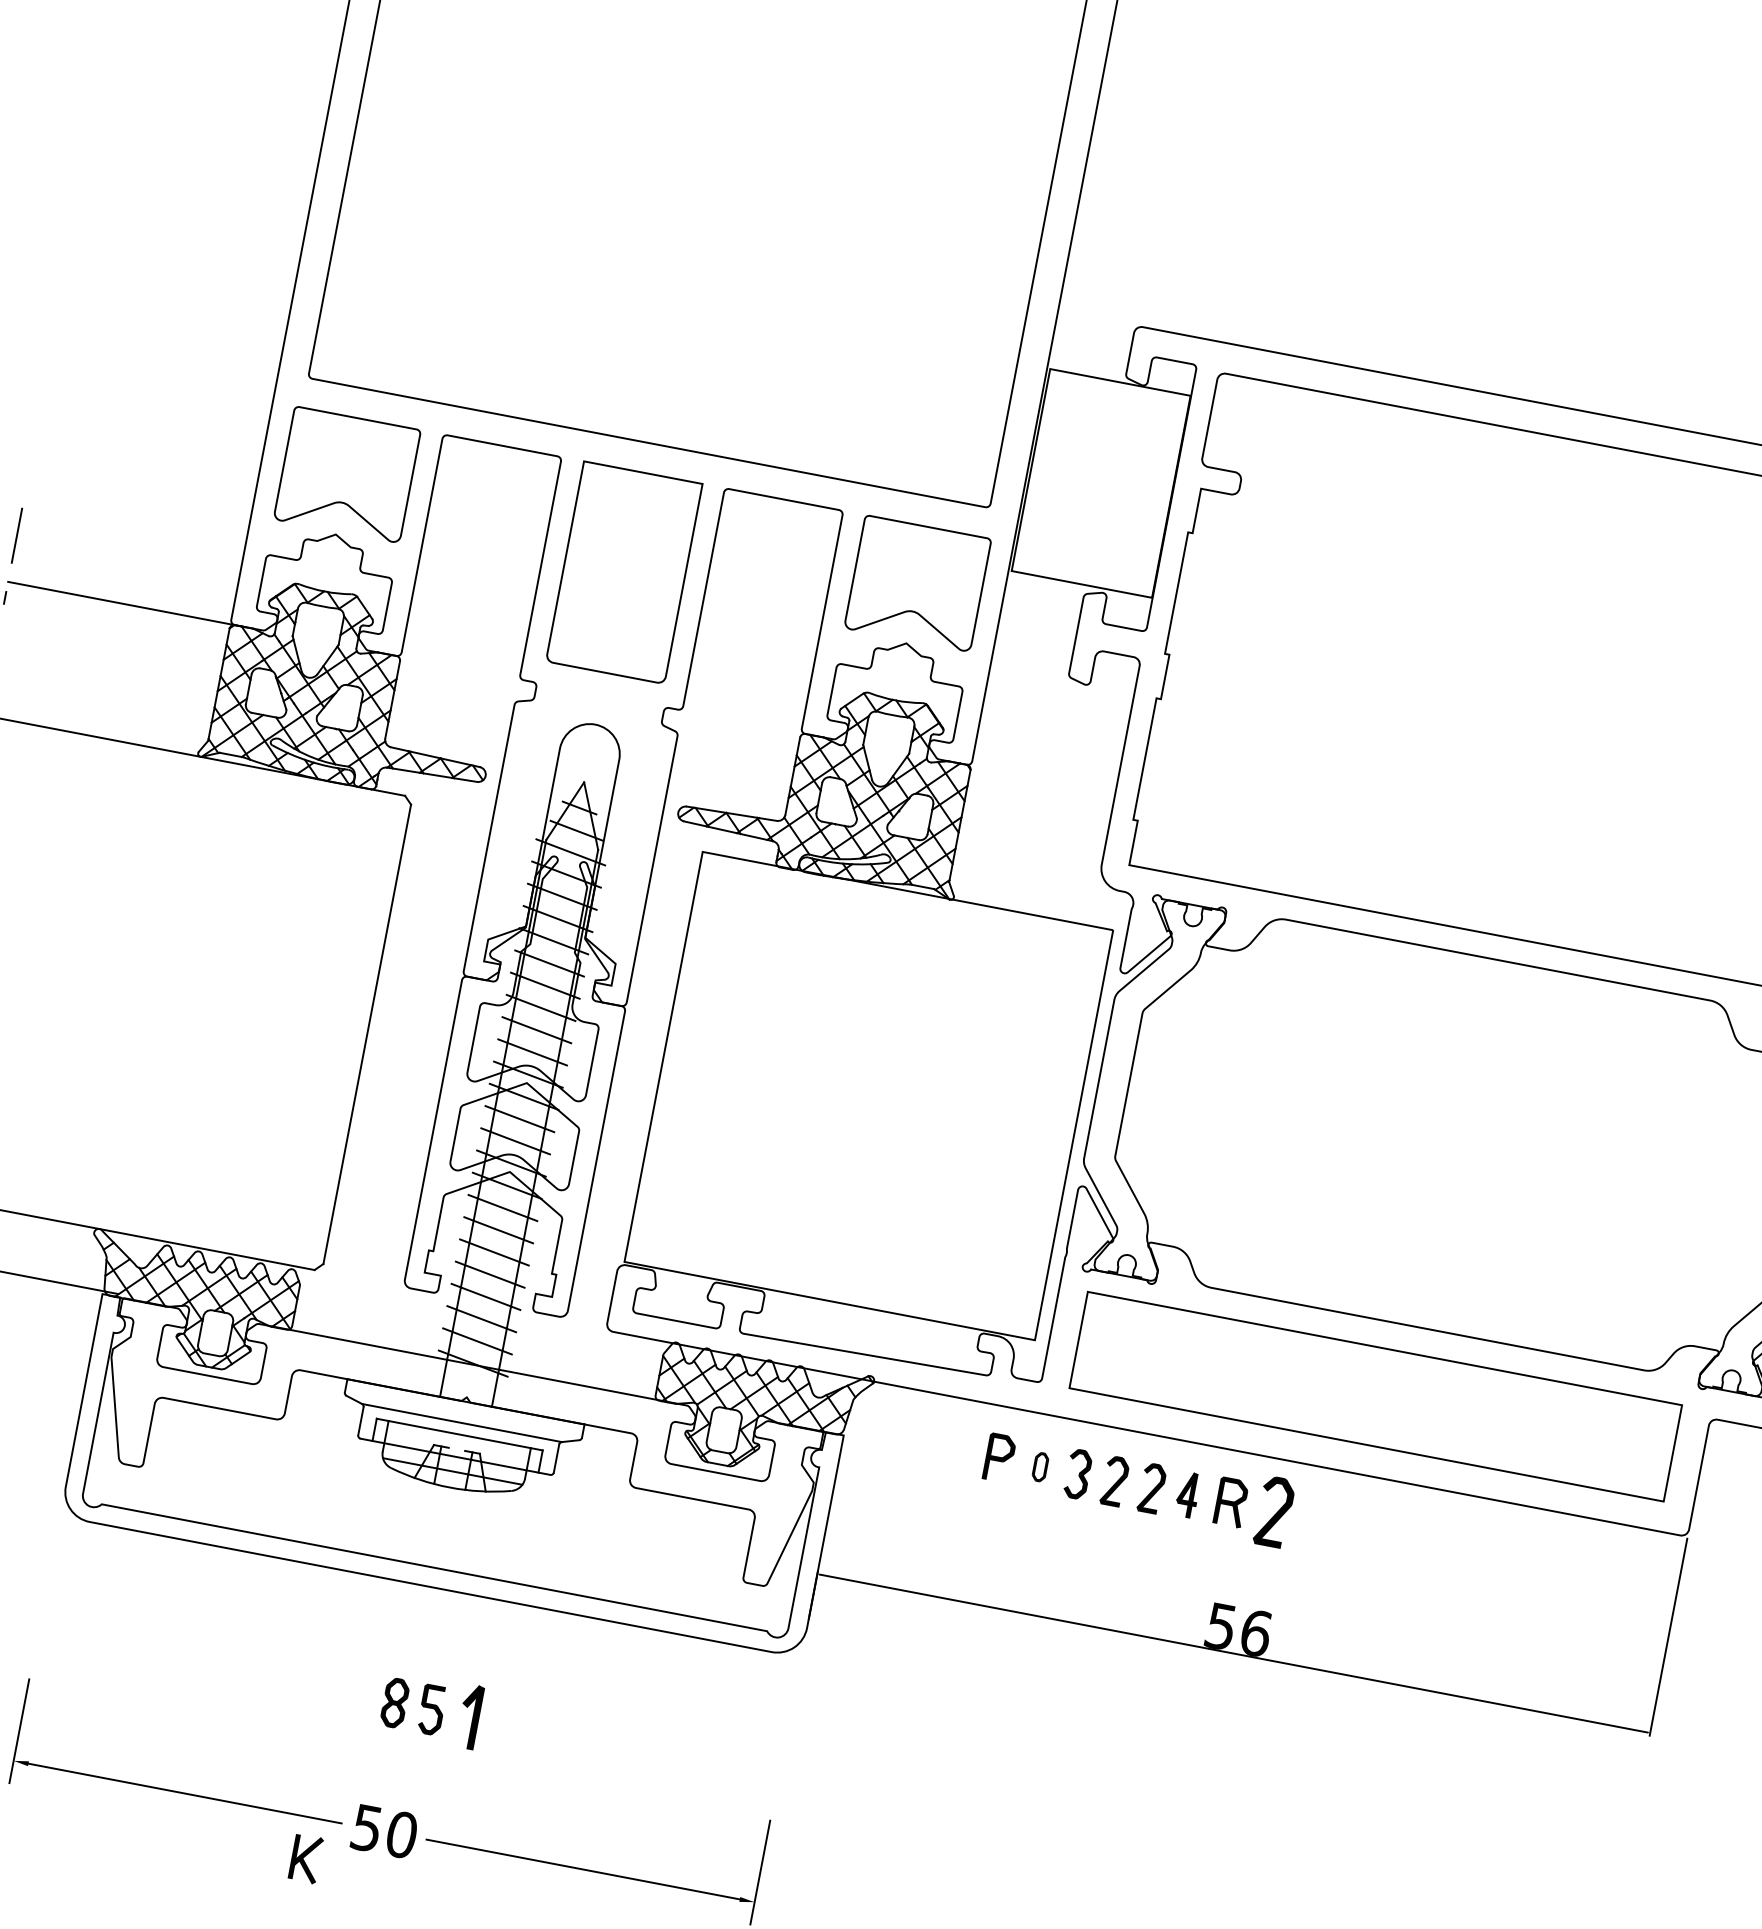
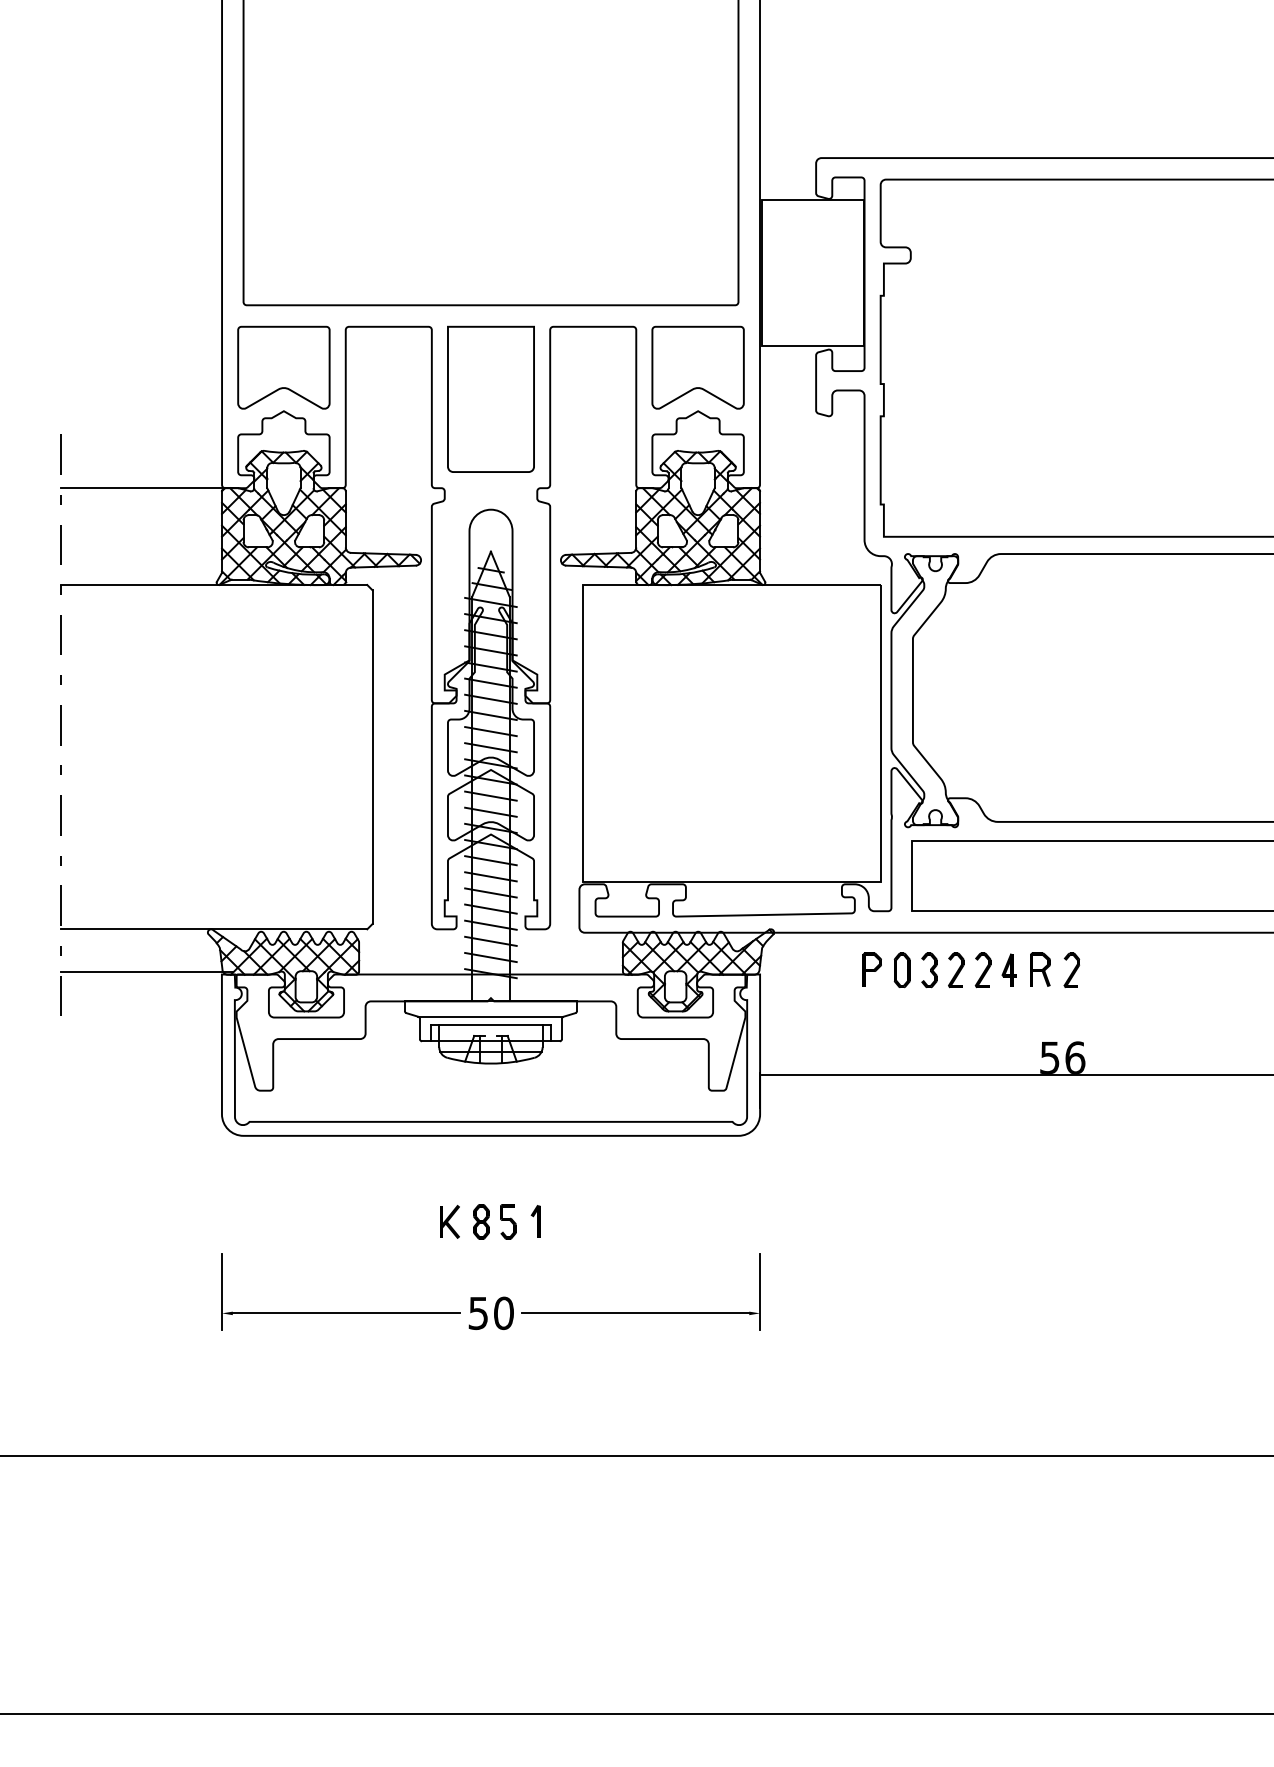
part: (1039, 1467) -> (901, 970), size x1.67
part: (1274, 1510) -> (1071, 969), size x0.71
part: (469, 1716) -> (535, 1221), size x0.71
part: (305, 1858) -> (449, 1221), moved

